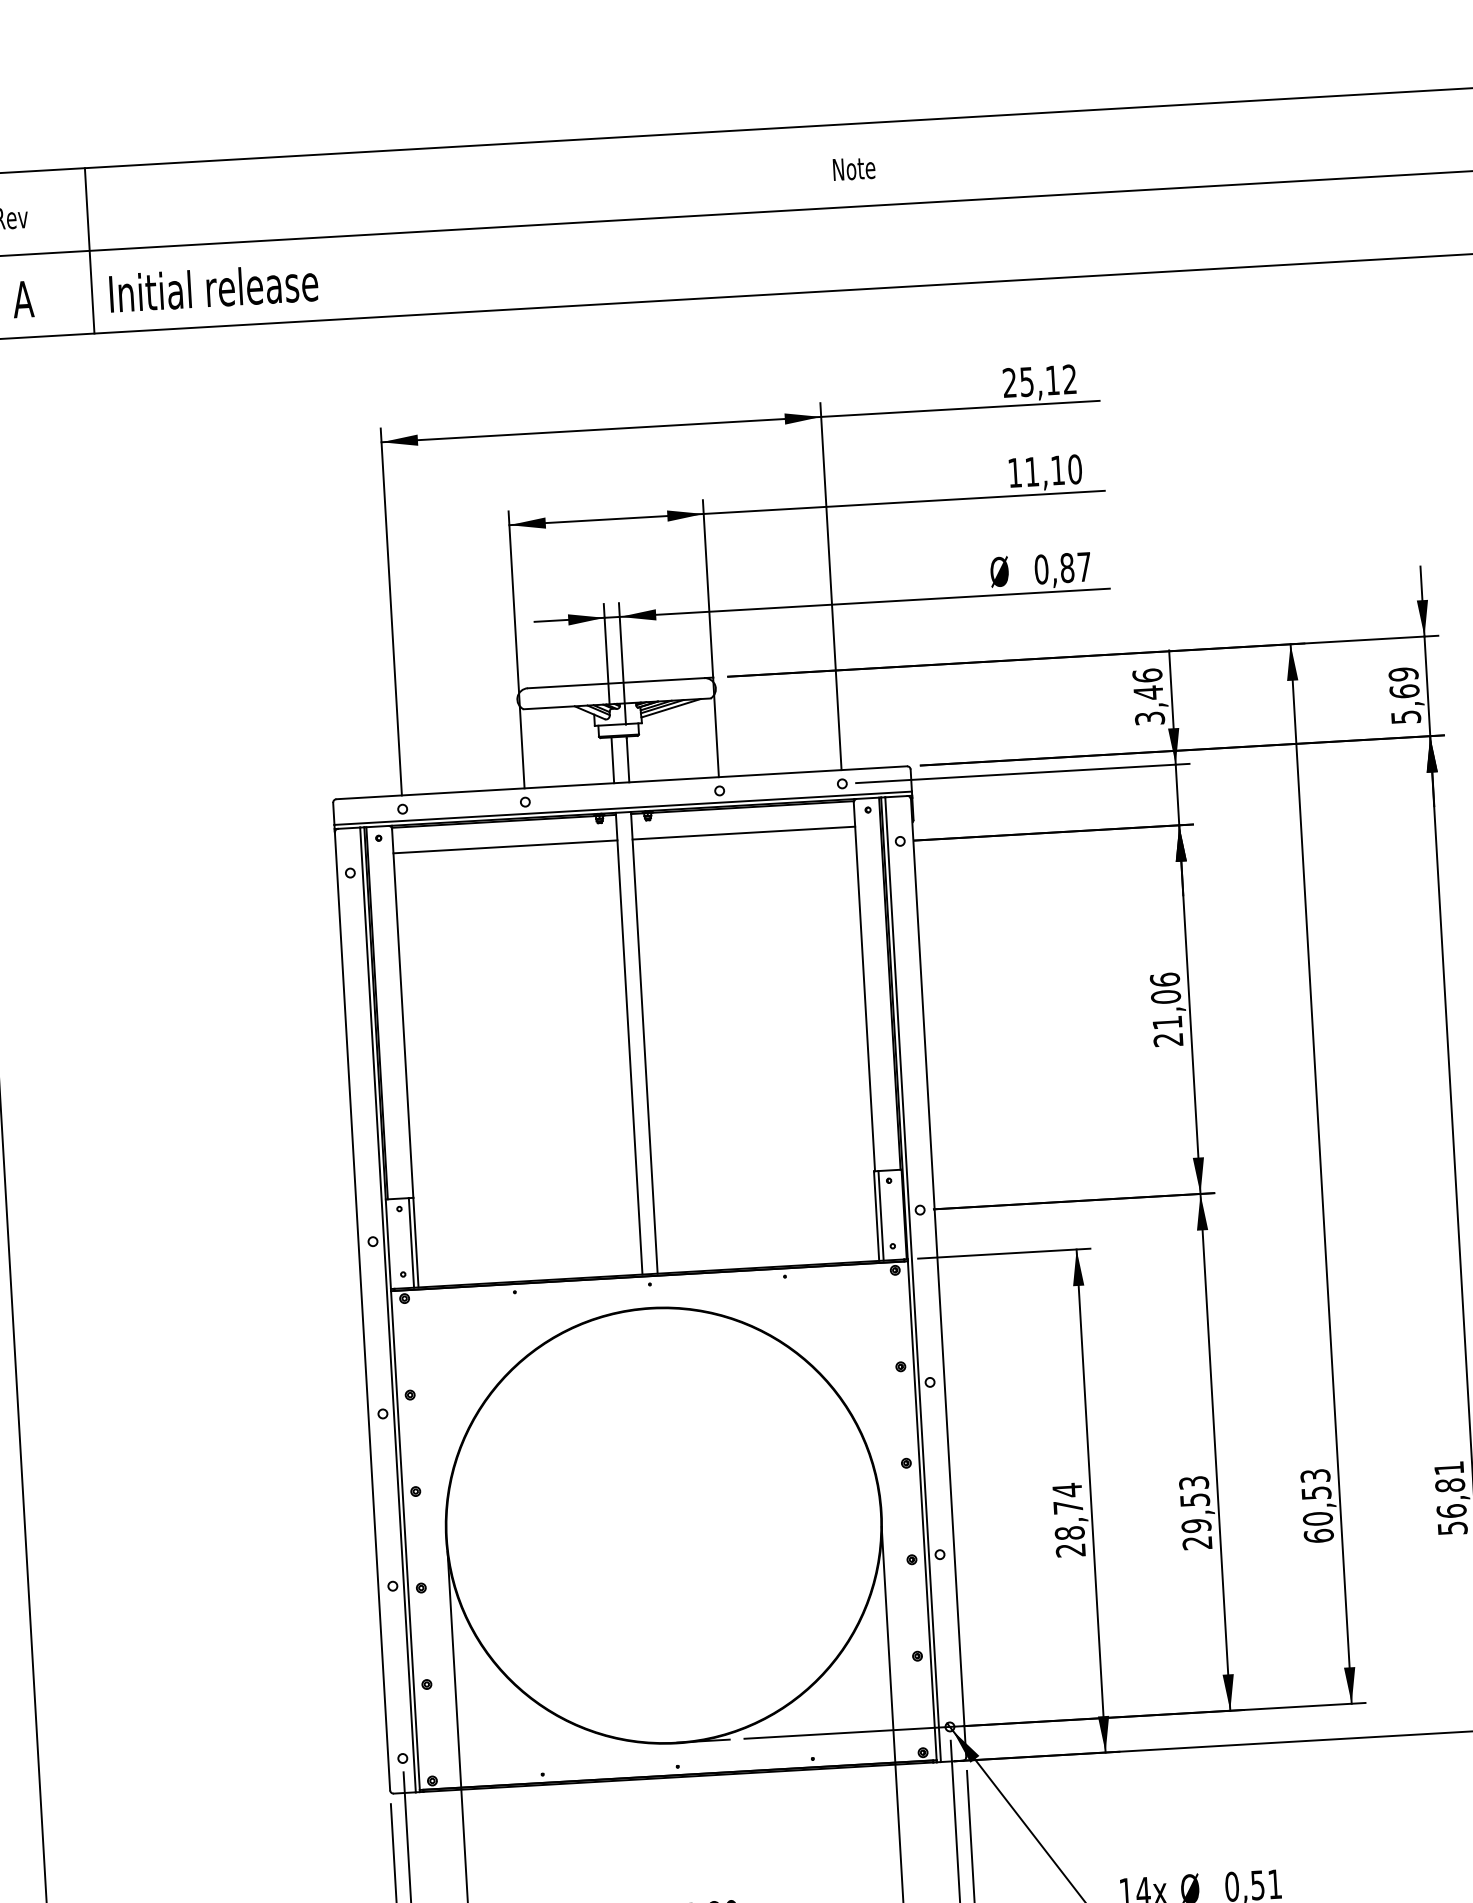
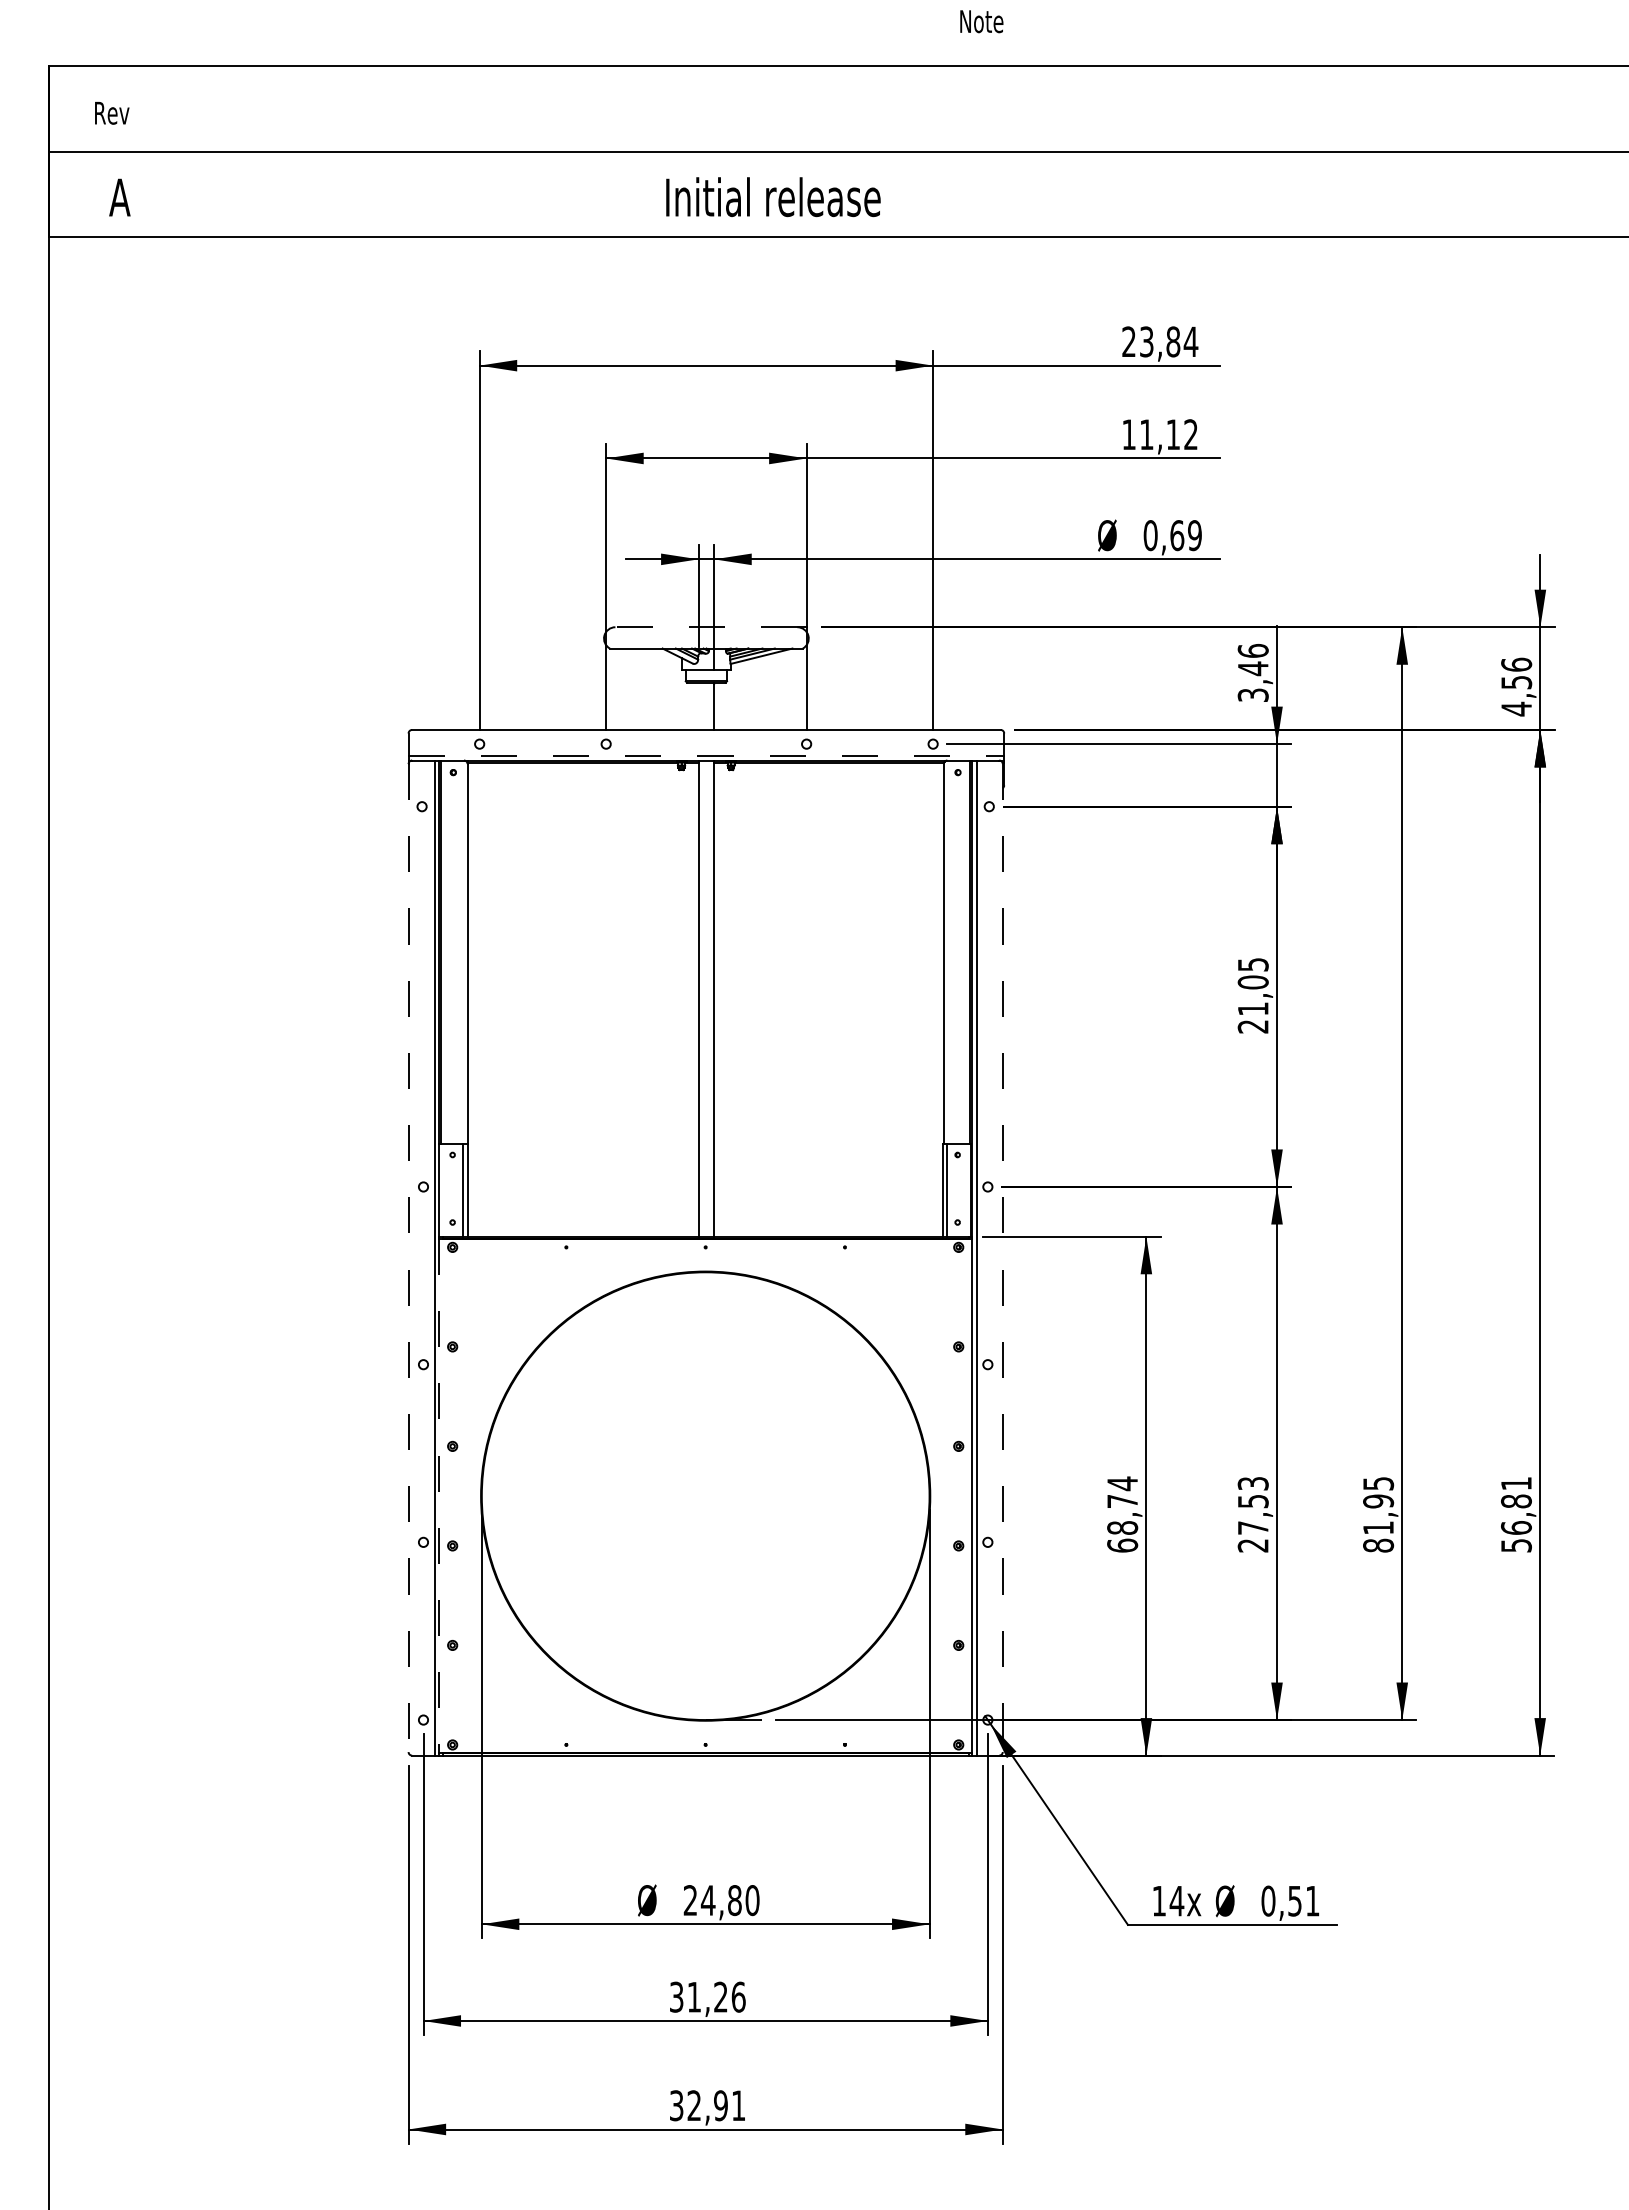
text: (853, 168) -> (981, 21), moved
line: (89, 250) -> (190, 151), removed
text: (213, 288) -> (773, 197), moved
text: (1048, 380) -> (1169, 341), 25,12 -> 23,84
text: (1075, 469) -> (1191, 434), 11,10 -> 11,12
text: (1075, 567) -> (1185, 535), 0,87 -> 0,69
line: (616, 683) -> (706, 627), solid -> dashed
text: (1404, 695) -> (1516, 686), 5,69 -> 4,56
line: (612, 759) -> (698, 705), removed
line: (623, 808) -> (706, 756), solid -> dashed
line: (743, 832) -> (828, 788), removed
line: (504, 846) -> (582, 788), removed
text: (1164, 979) -> (1252, 964), 21,06 -> 21,05
line: (938, 1278) -> (1002, 1258), solid -> dashed
line: (362, 1311) -> (408, 1258), solid -> dashed
text: (1317, 1505) -> (1378, 1514), 60,53 -> 81,95
text: (1195, 1526) -> (1252, 1528), 29,53 -> 27,53
line: (405, 1540) -> (439, 1496), solid -> dashed
text: (1070, 1550) -> (1122, 1545), 28,74 -> 68,74

